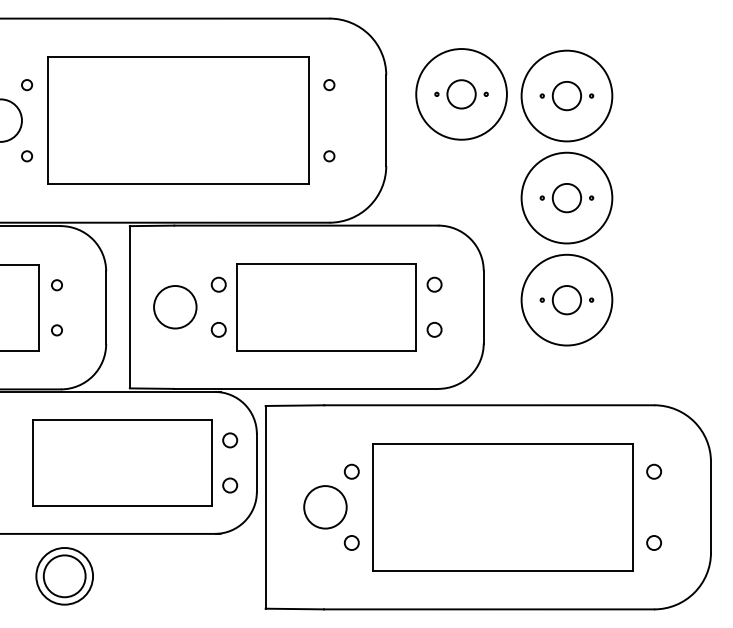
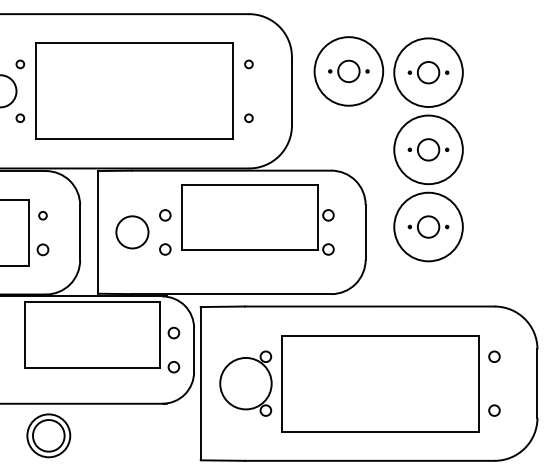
part: (326, 307) -> (249, 217), moved
circle: (56, 330) -> (42, 249), size x1.4
part: (122, 462) -> (92, 334), moved
circle: (325, 507) -> (245, 383), size x1.6

